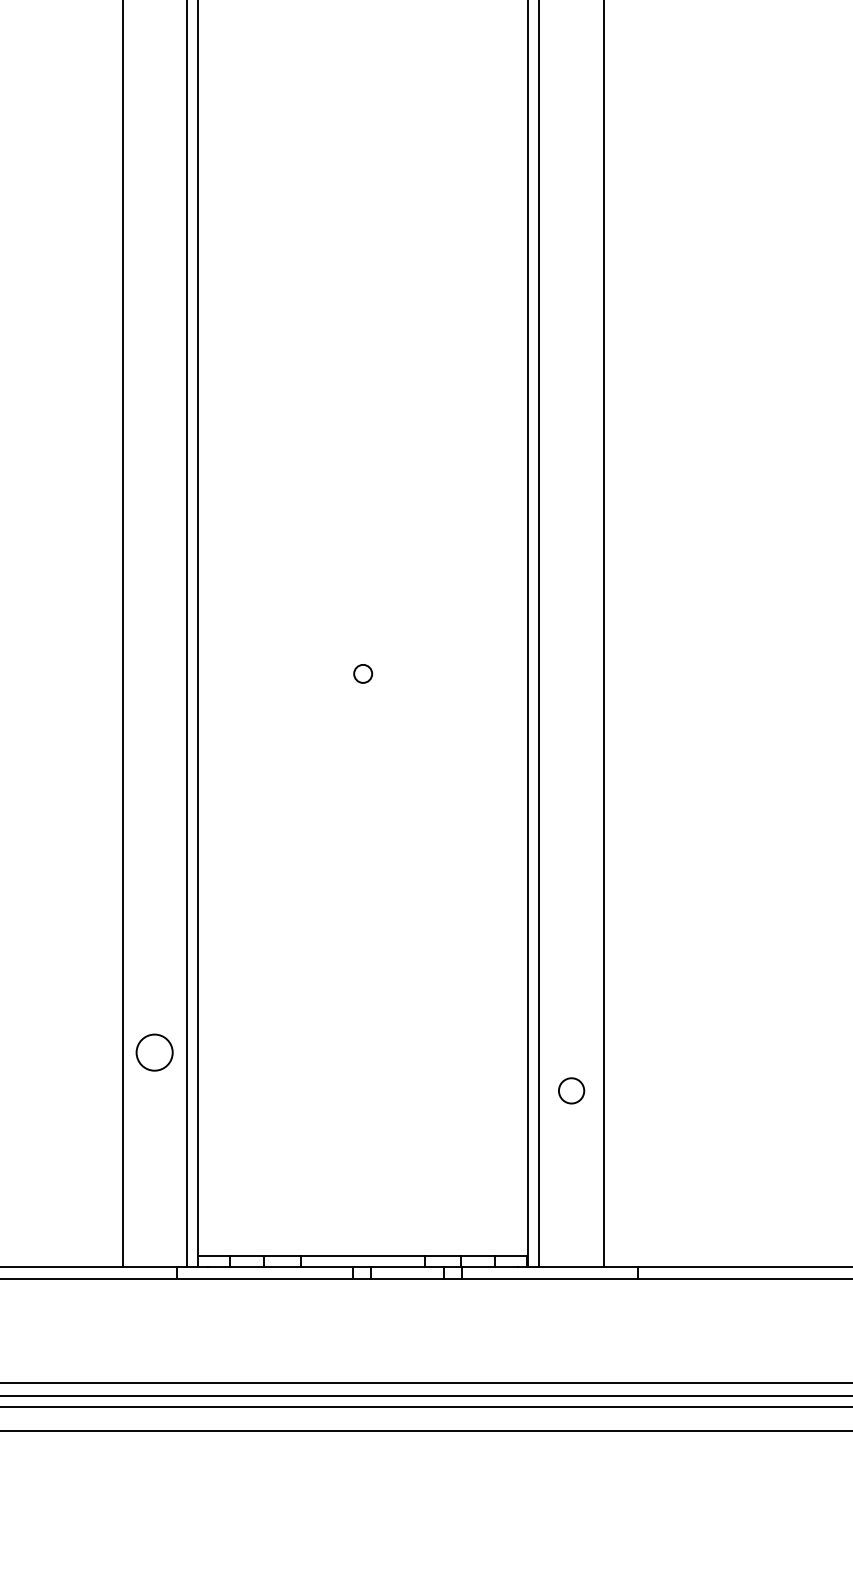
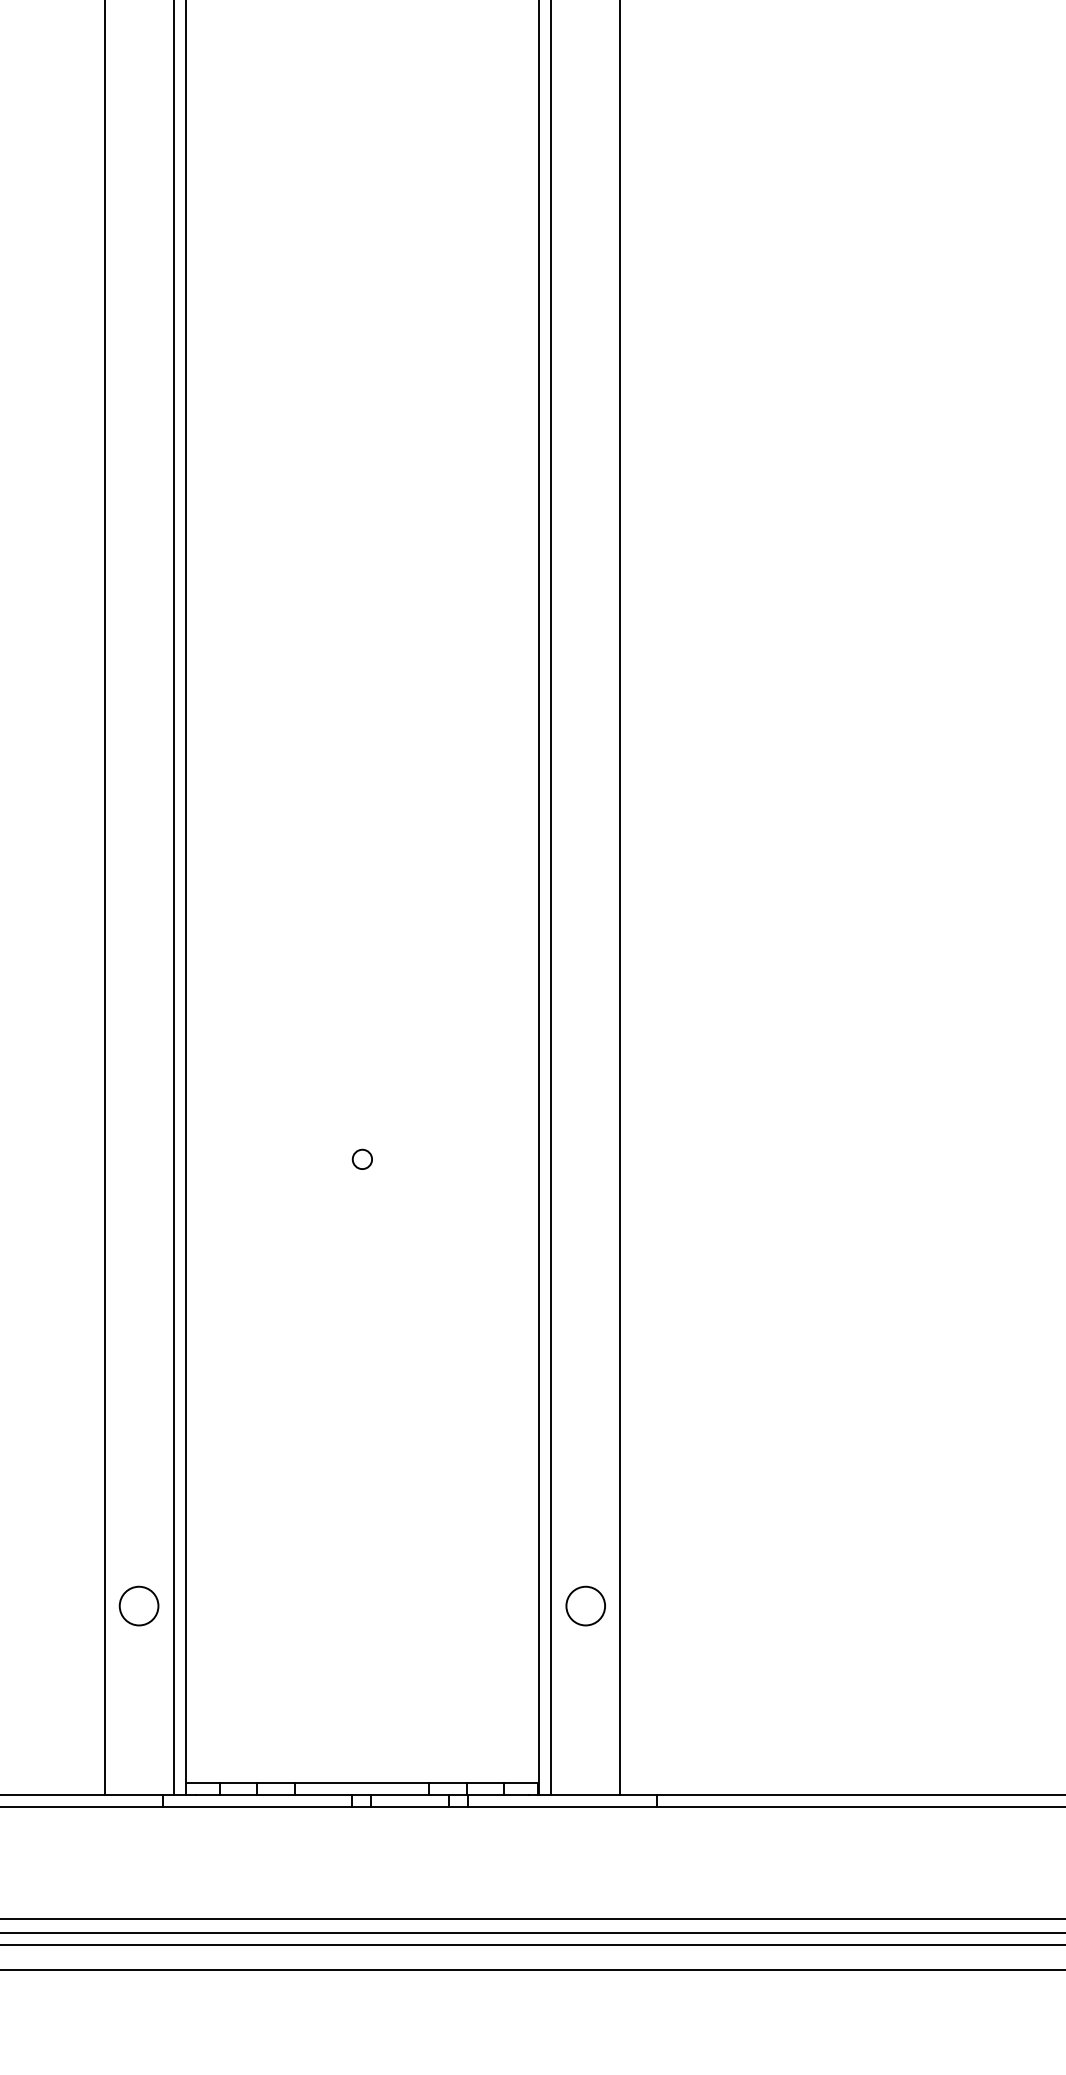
circle: (154, 1052) -> (138, 1605), moved
circle: (571, 1090) -> (585, 1605), size x1.43

